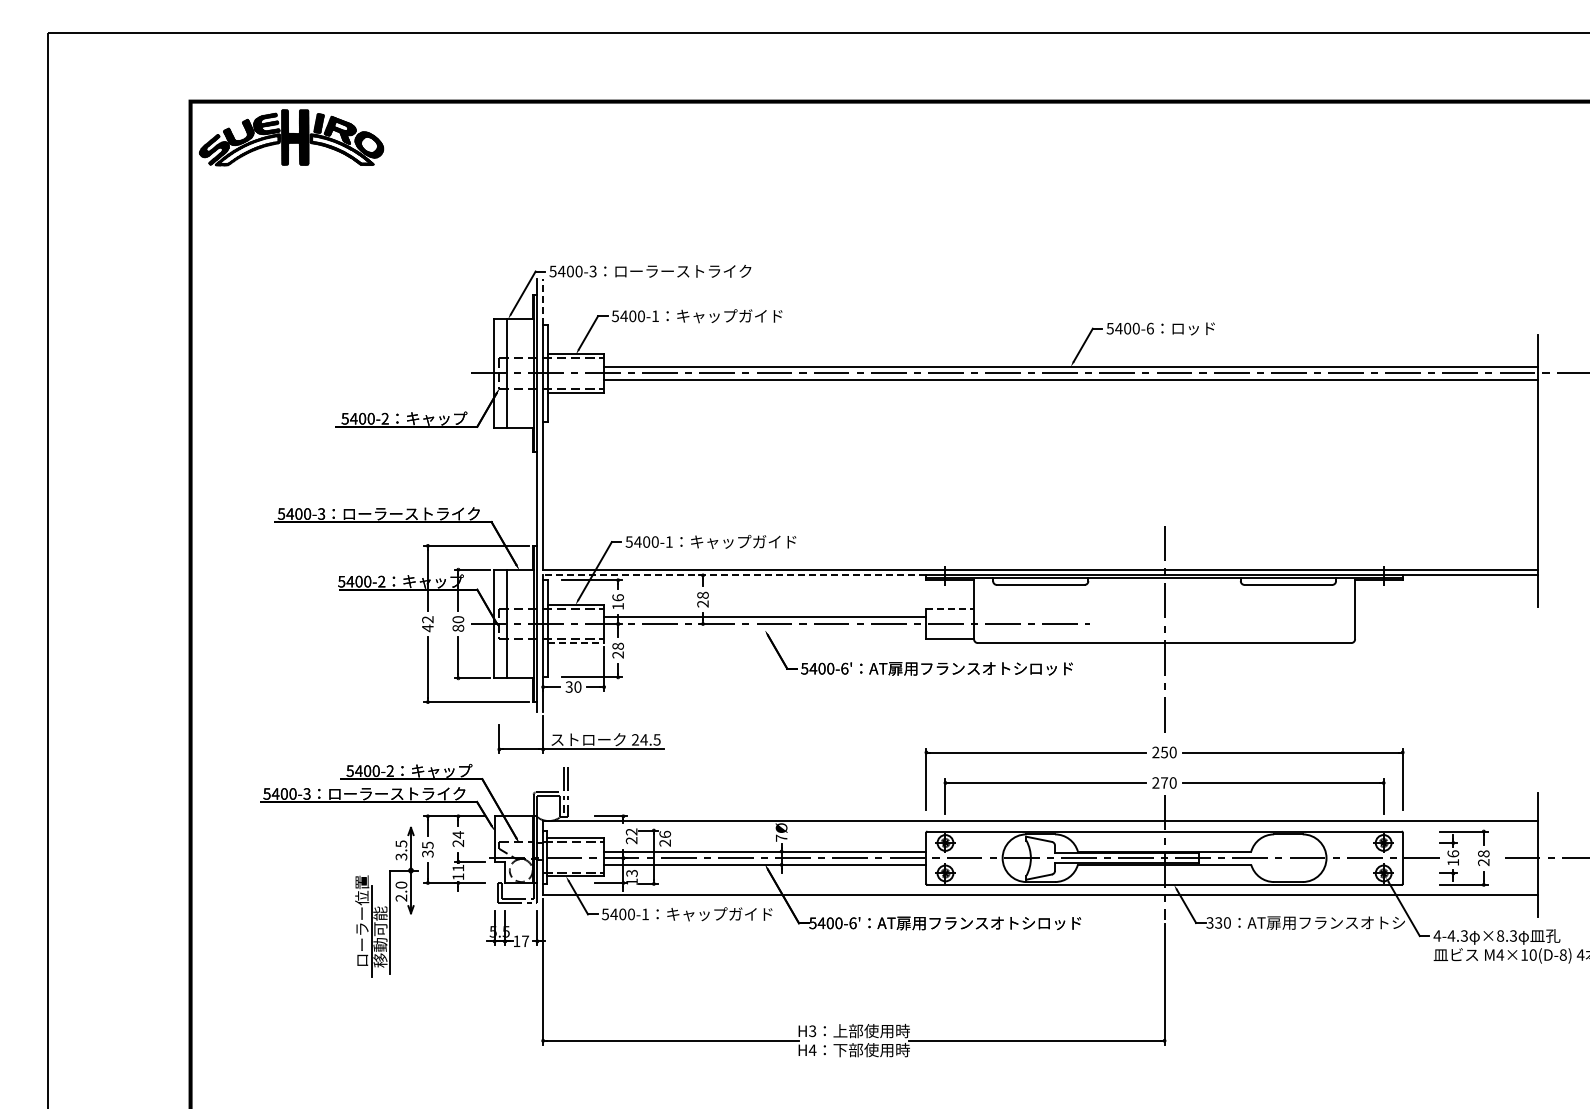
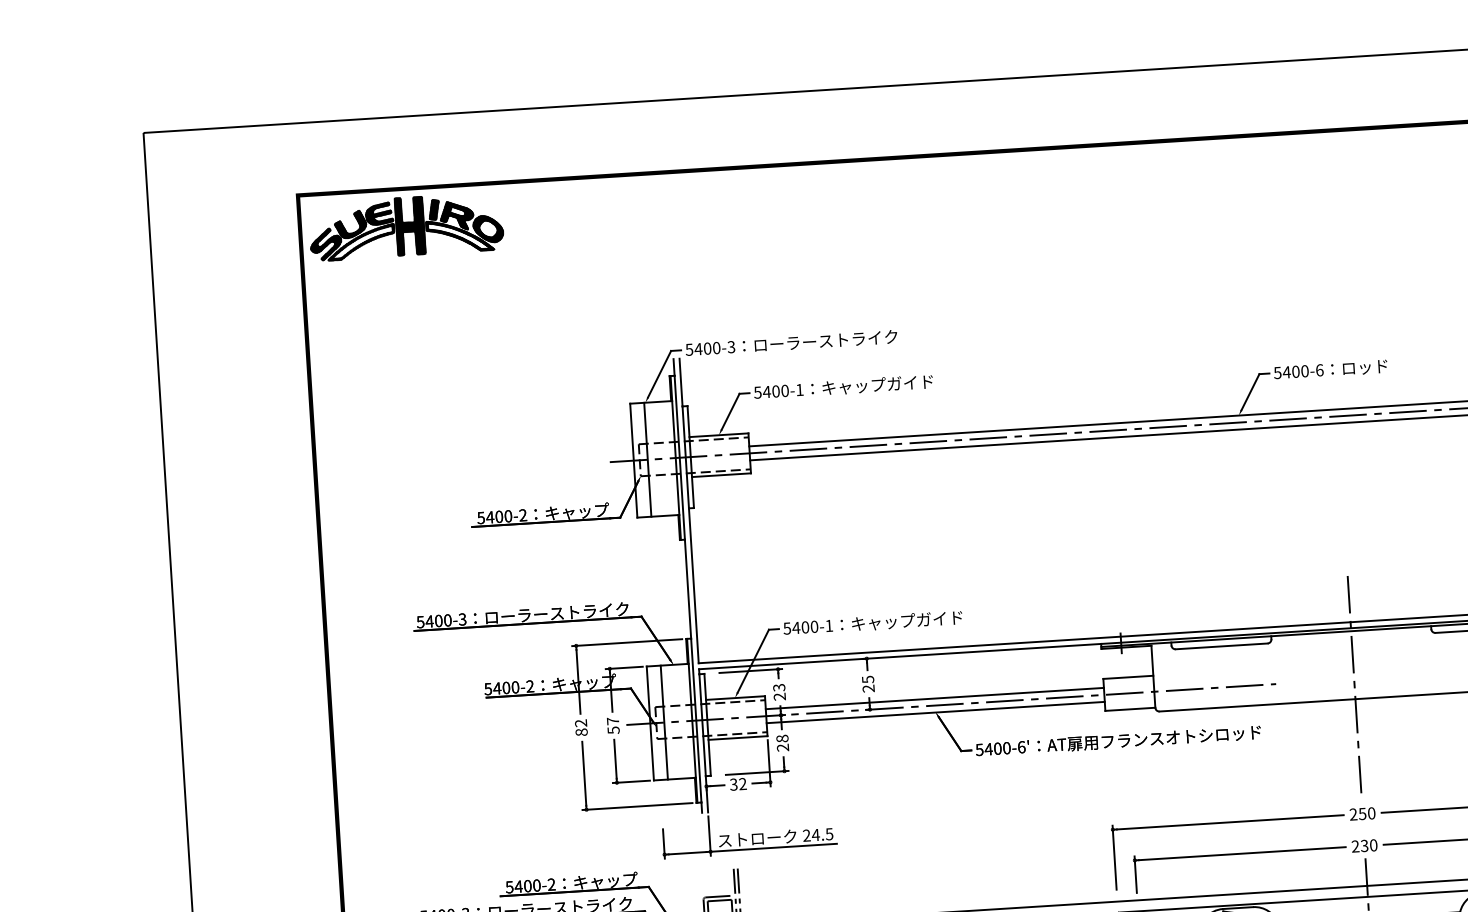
line: (543, 302) -> (681, 382), dashed -> solid
line: (734, 575) -> (899, 656), dashed -> solid
text: (702, 595) -> (867, 679), 28 -> 25
text: (617, 601) -> (778, 691), 16 -> 23
line: (950, 608) -> (1128, 677), dashed -> solid
text: (458, 623) -> (613, 725), 80 -> 57
text: (427, 628) -> (581, 732), 42 -> 82
line: (765, 630) -> (935, 712), added
line: (576, 643) -> (738, 738), dashed -> solid
text: (577, 686) -> (742, 783), 30 -> 32
text: (1164, 782) -> (1364, 845), 270 -> 230

